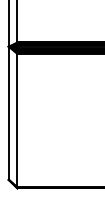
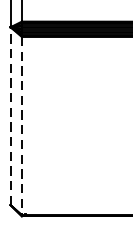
line: (8, 113) -> (10, 116), solid -> dashed
line: (17, 120) -> (22, 125), solid -> dashed

